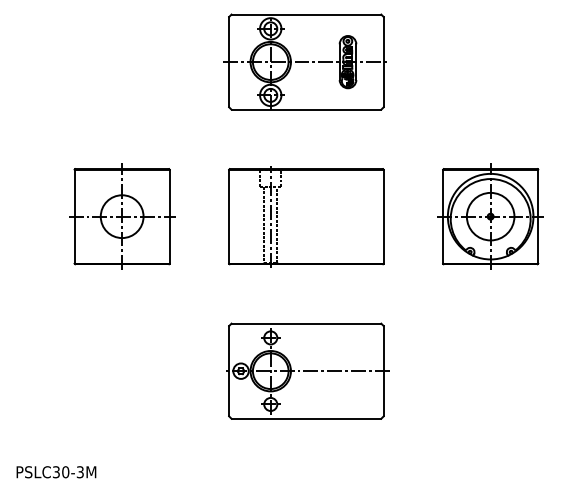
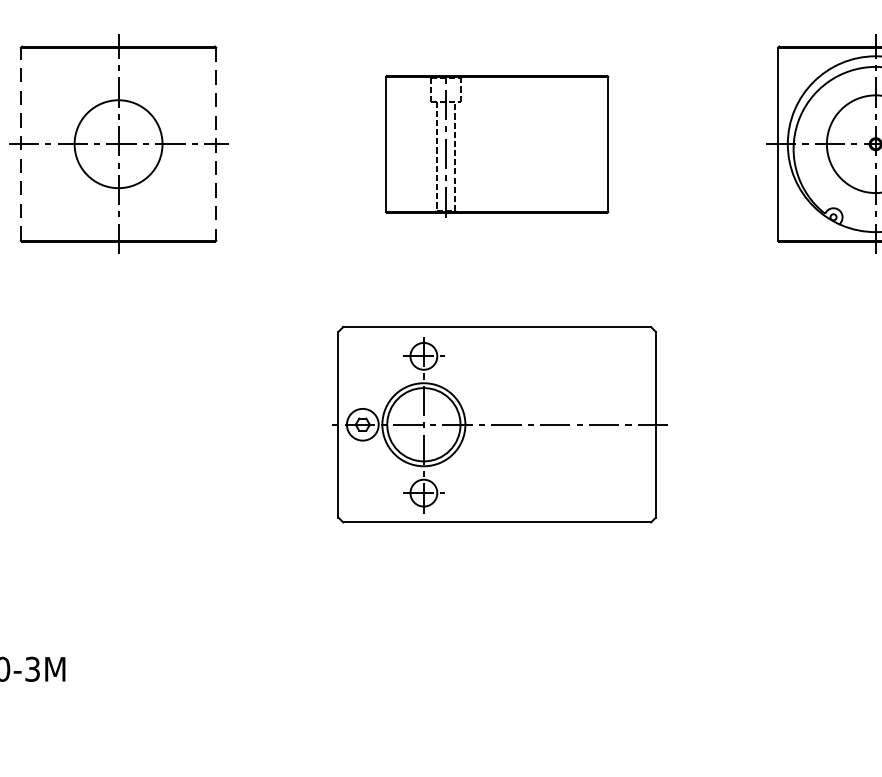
line: (74, 216) -> (20, 143), solid -> dashed
line: (169, 216) -> (215, 143), solid -> dashed
part: (306, 216) -> (497, 143), size x0.7
part: (307, 370) -> (499, 423), moved

